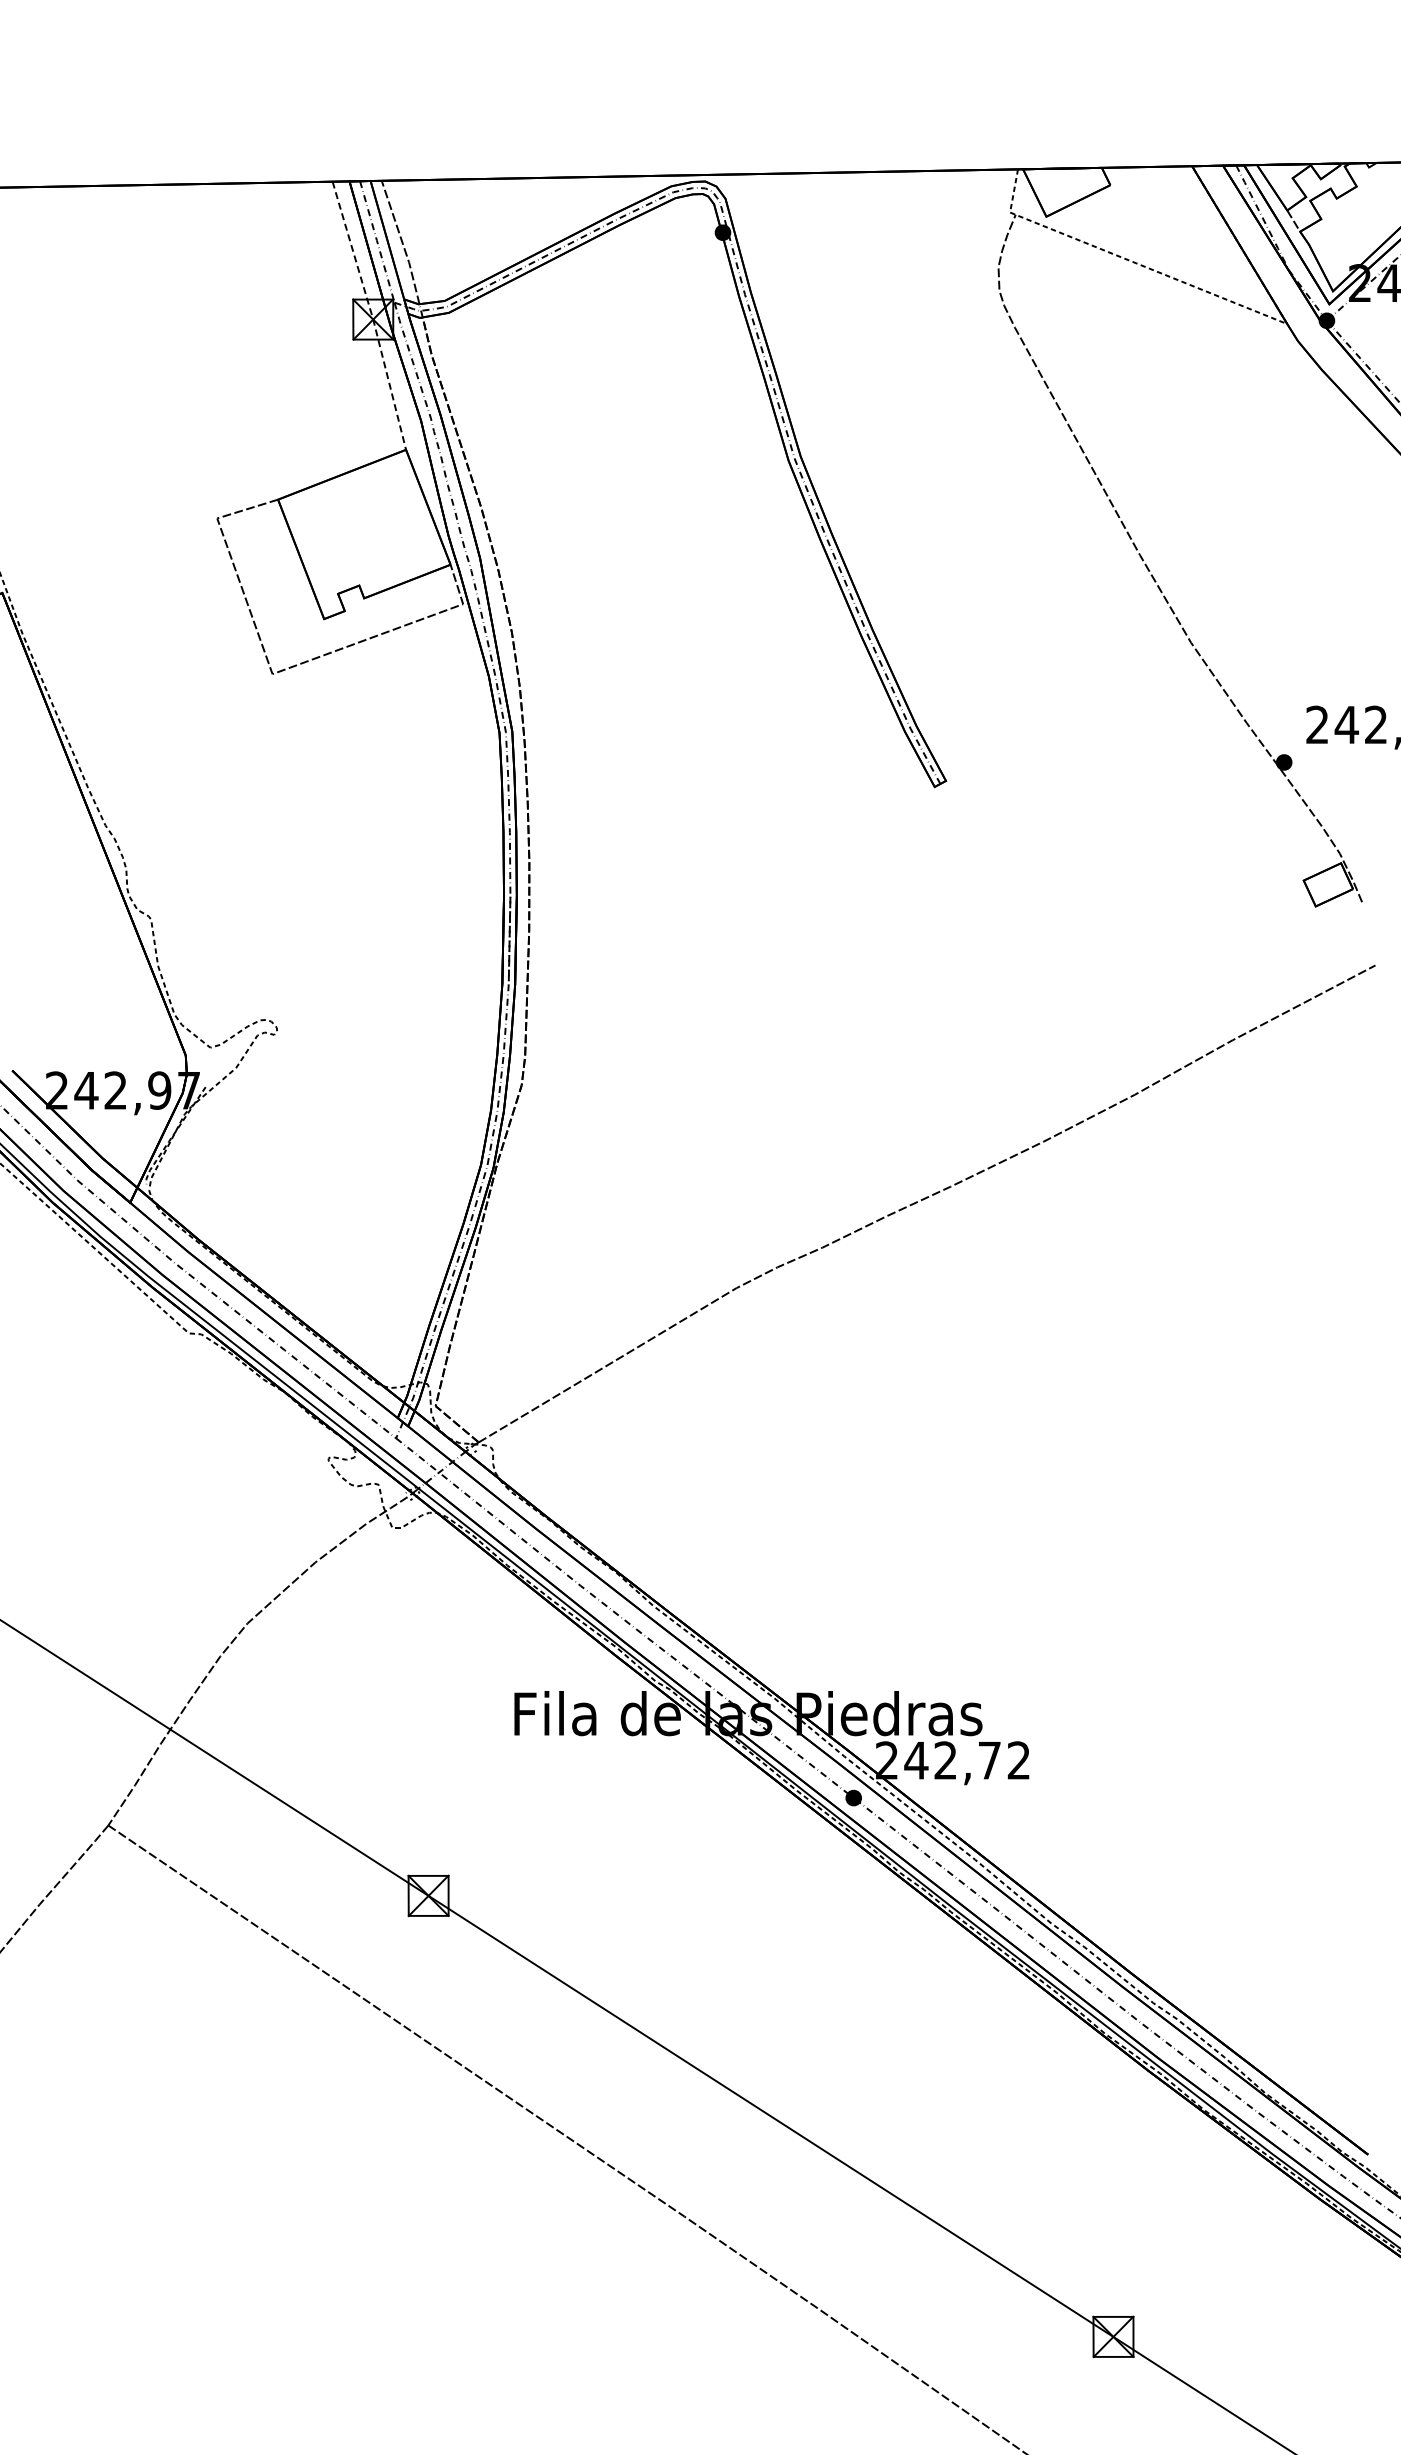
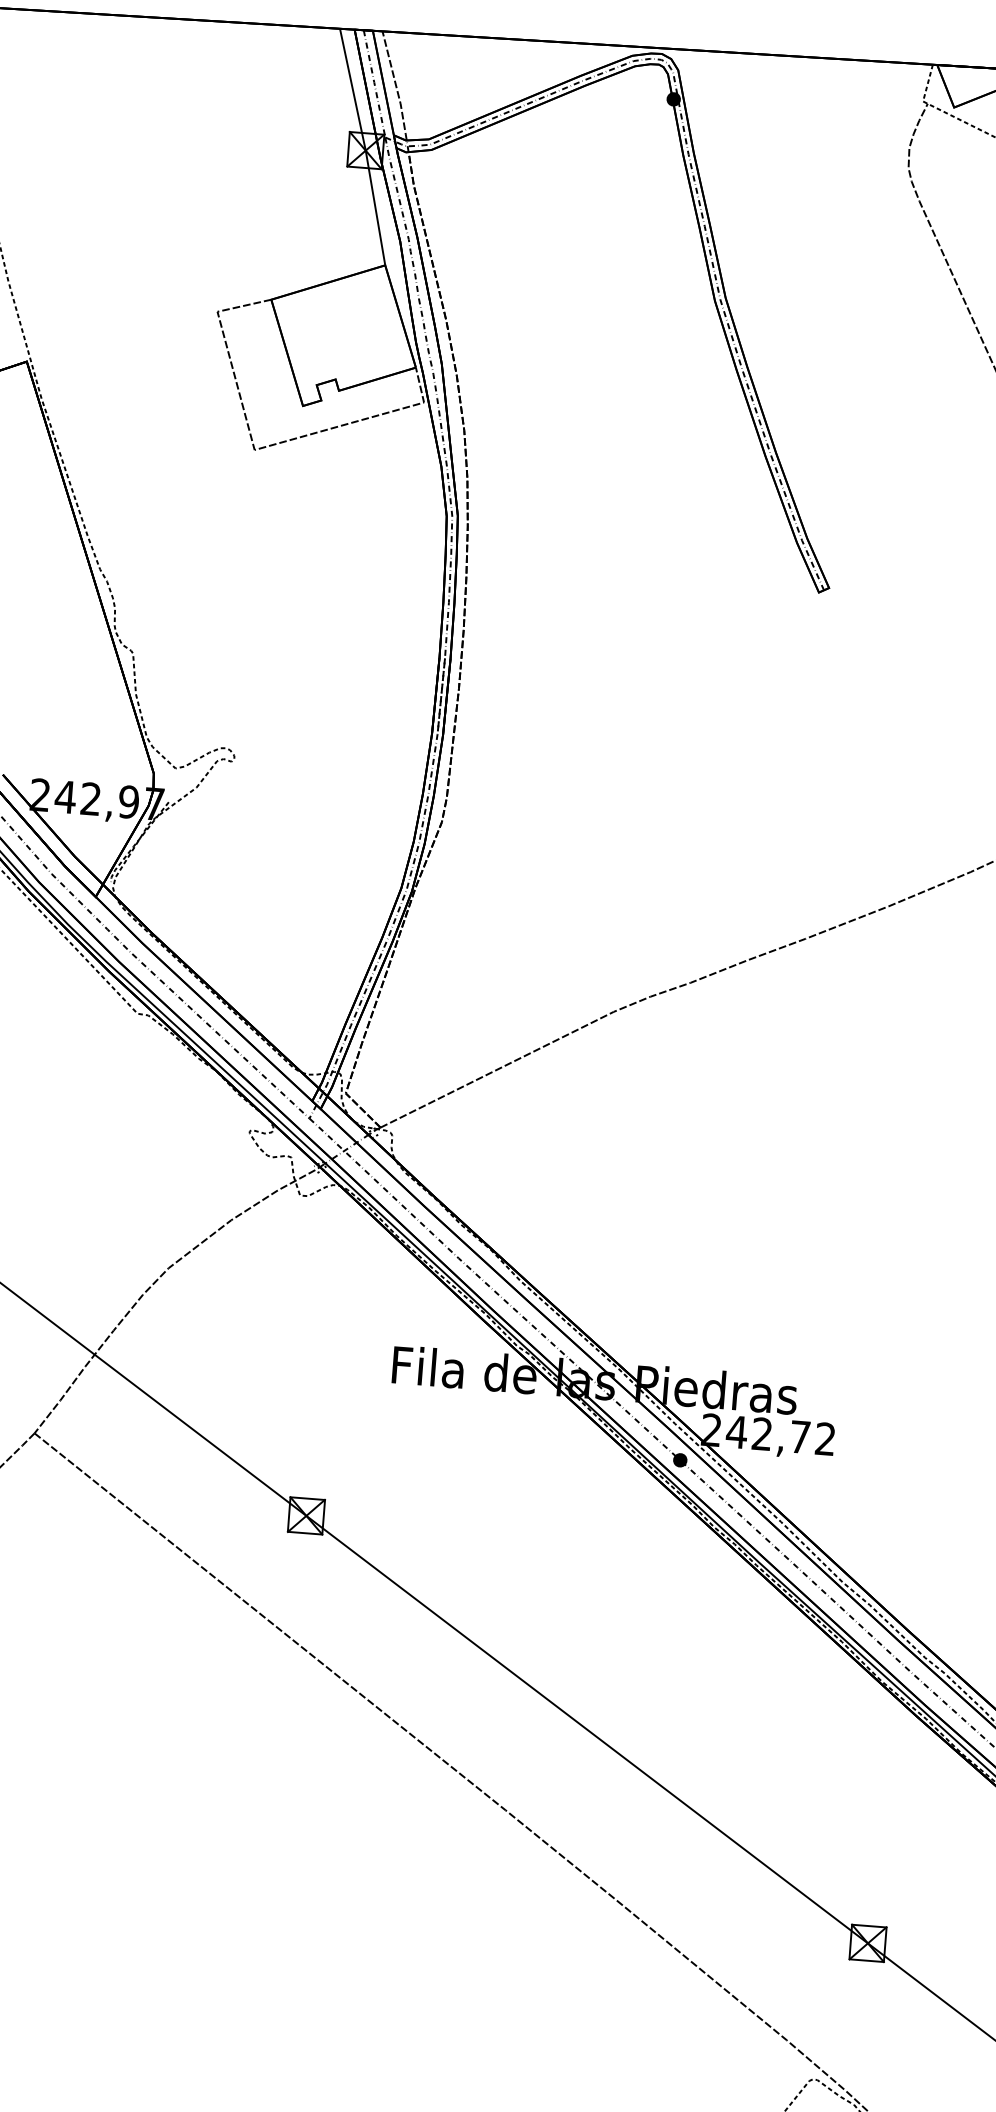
line: (372, 315) -> (365, 147), dashed -> solid

